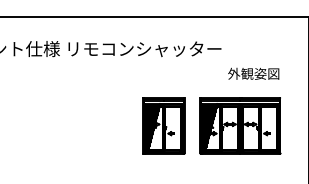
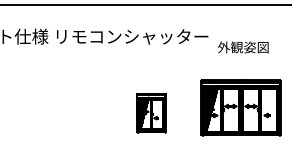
text: (253, 73) -> (243, 47), moved
part: (163, 125) -> (150, 112), size x0.7
part: (240, 125) -> (241, 107), moved

